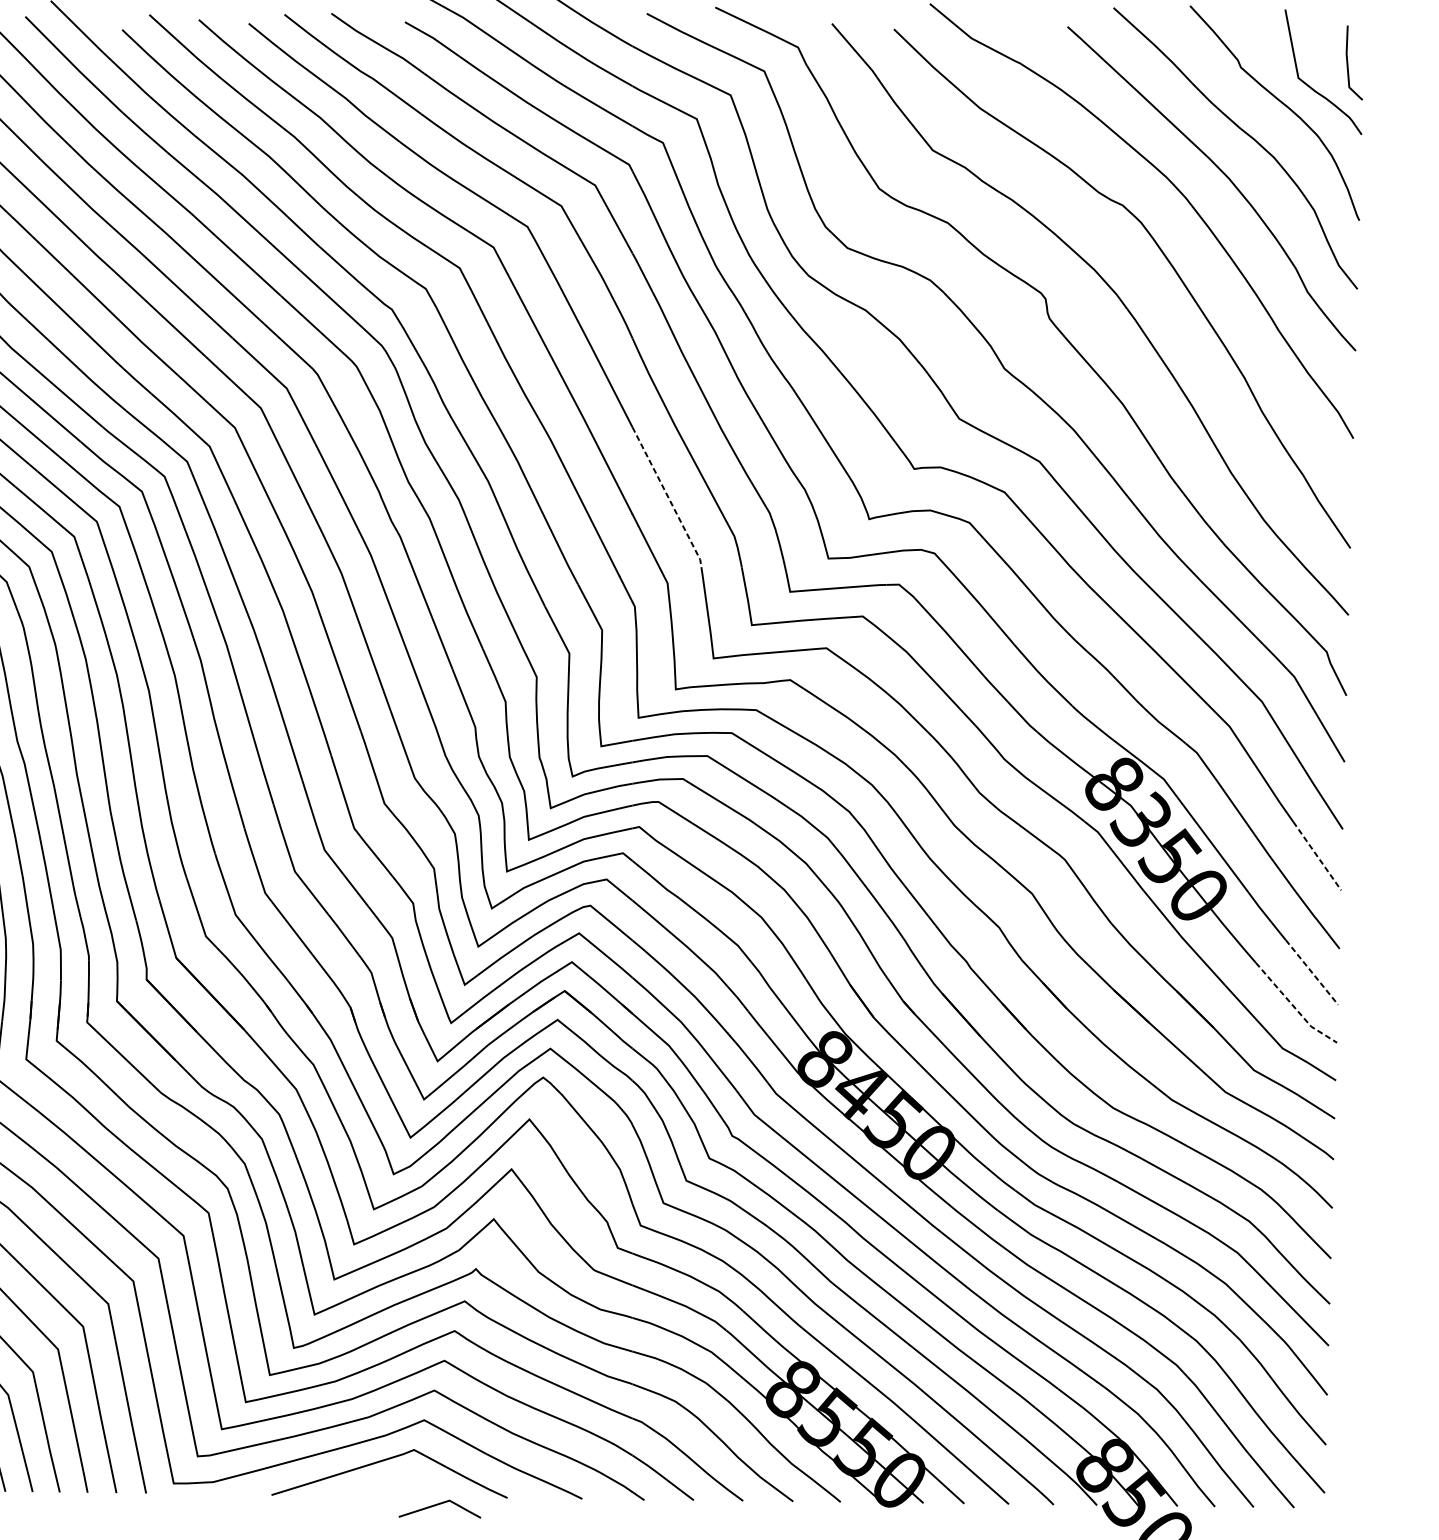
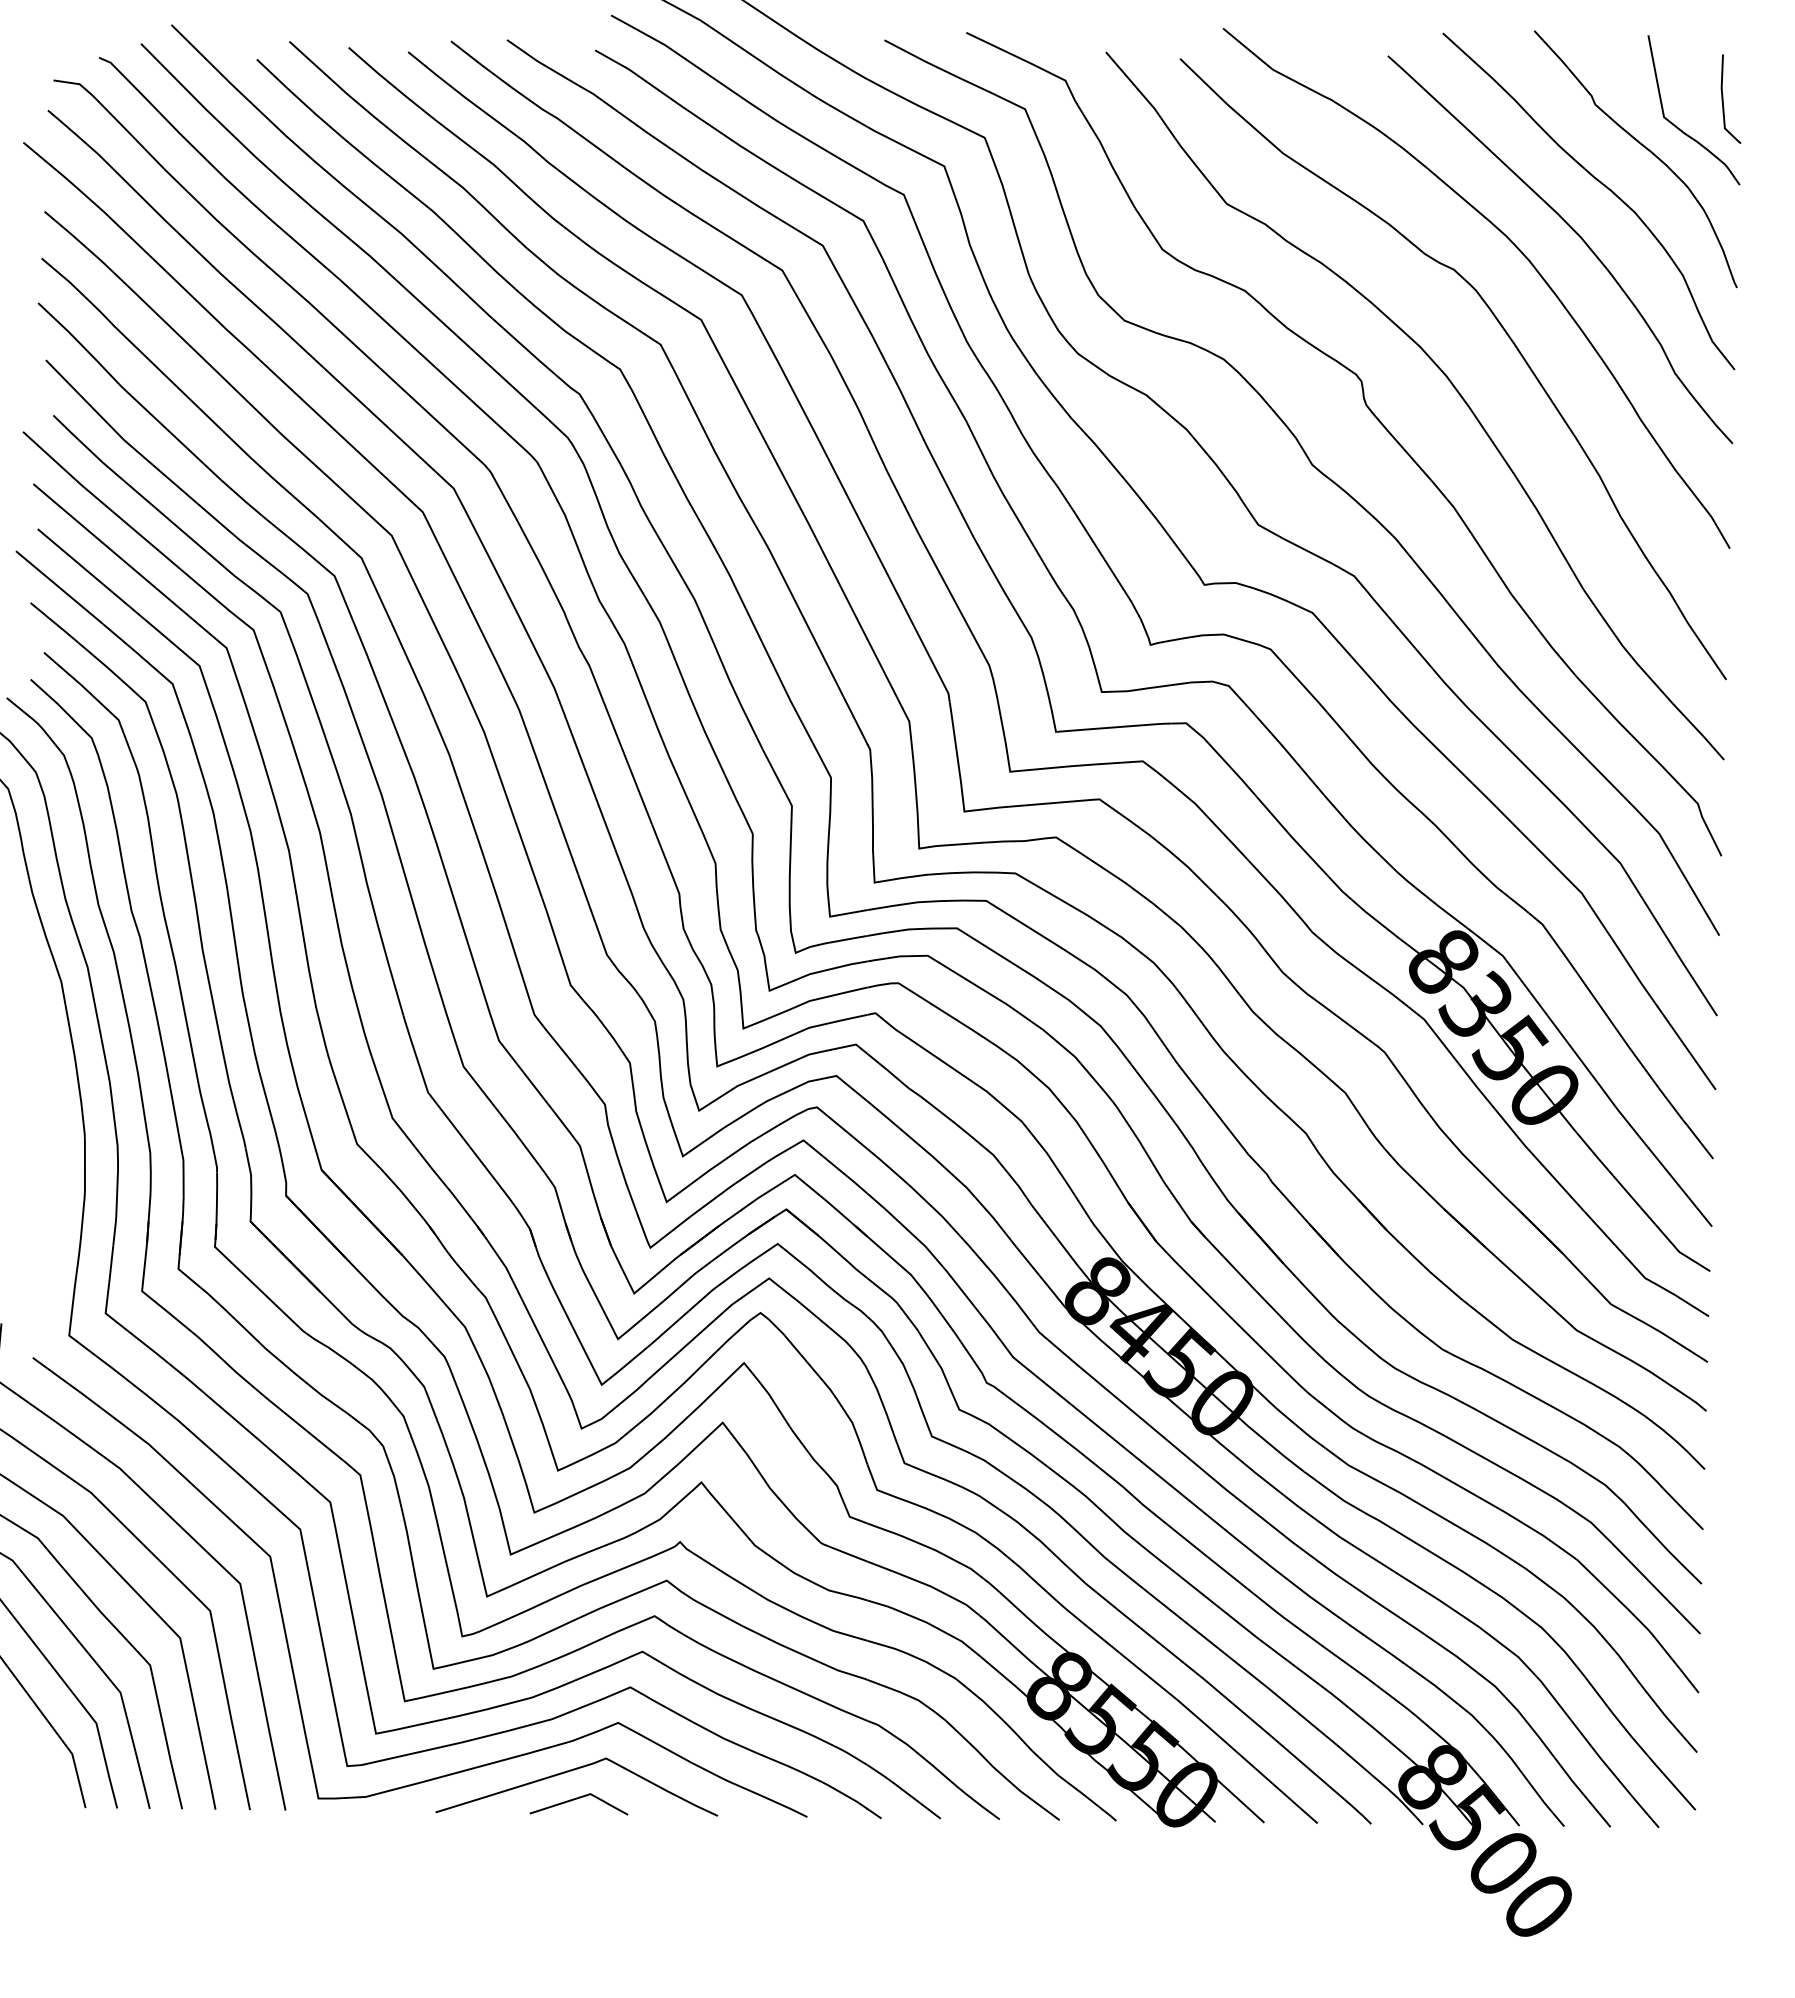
line: (668, 497) -> (910, 618), dashed -> solid
line: (1317, 856) -> (1686, 1048), dashed -> solid
line: (1312, 972) -> (1680, 1187), dashed -> solid
line: (1293, 1006) -> (1658, 1228), dashed -> solid
line: (438, 1505) -> (577, 1799), moved

